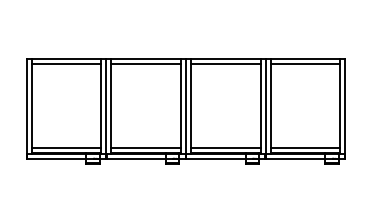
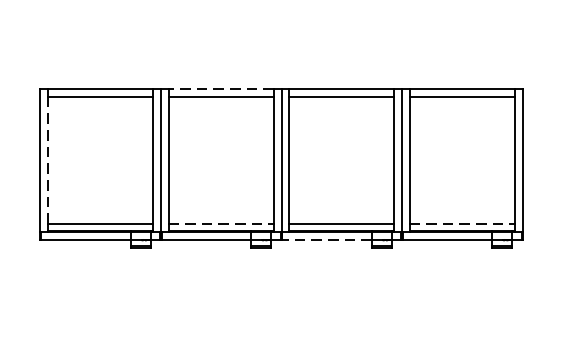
line: (146, 59) -> (221, 89), solid -> dashed
line: (31, 106) -> (47, 160), solid -> dashed
line: (146, 147) -> (221, 222), solid -> dashed
line: (305, 147) -> (462, 222), solid -> dashed
line: (216, 158) -> (327, 239), solid -> dashed

